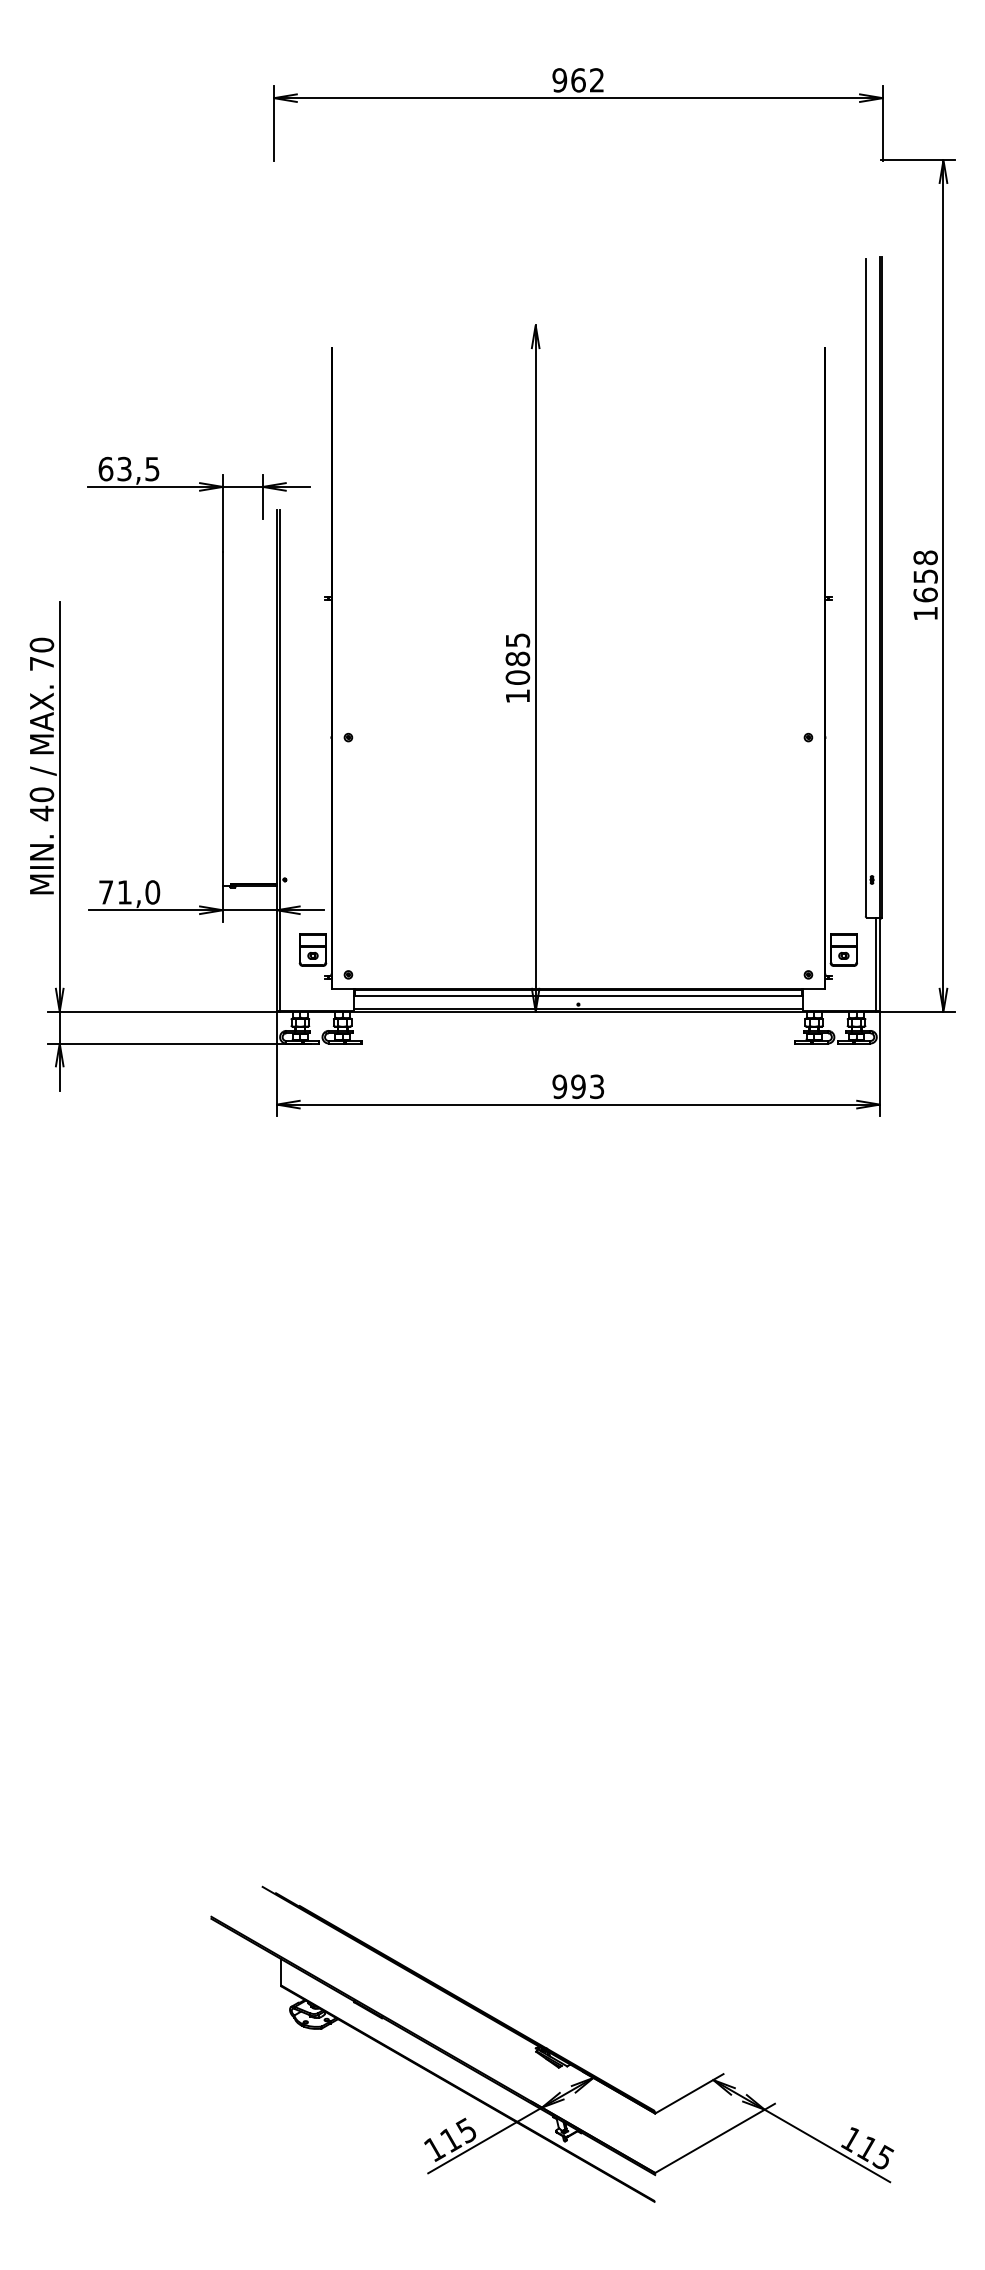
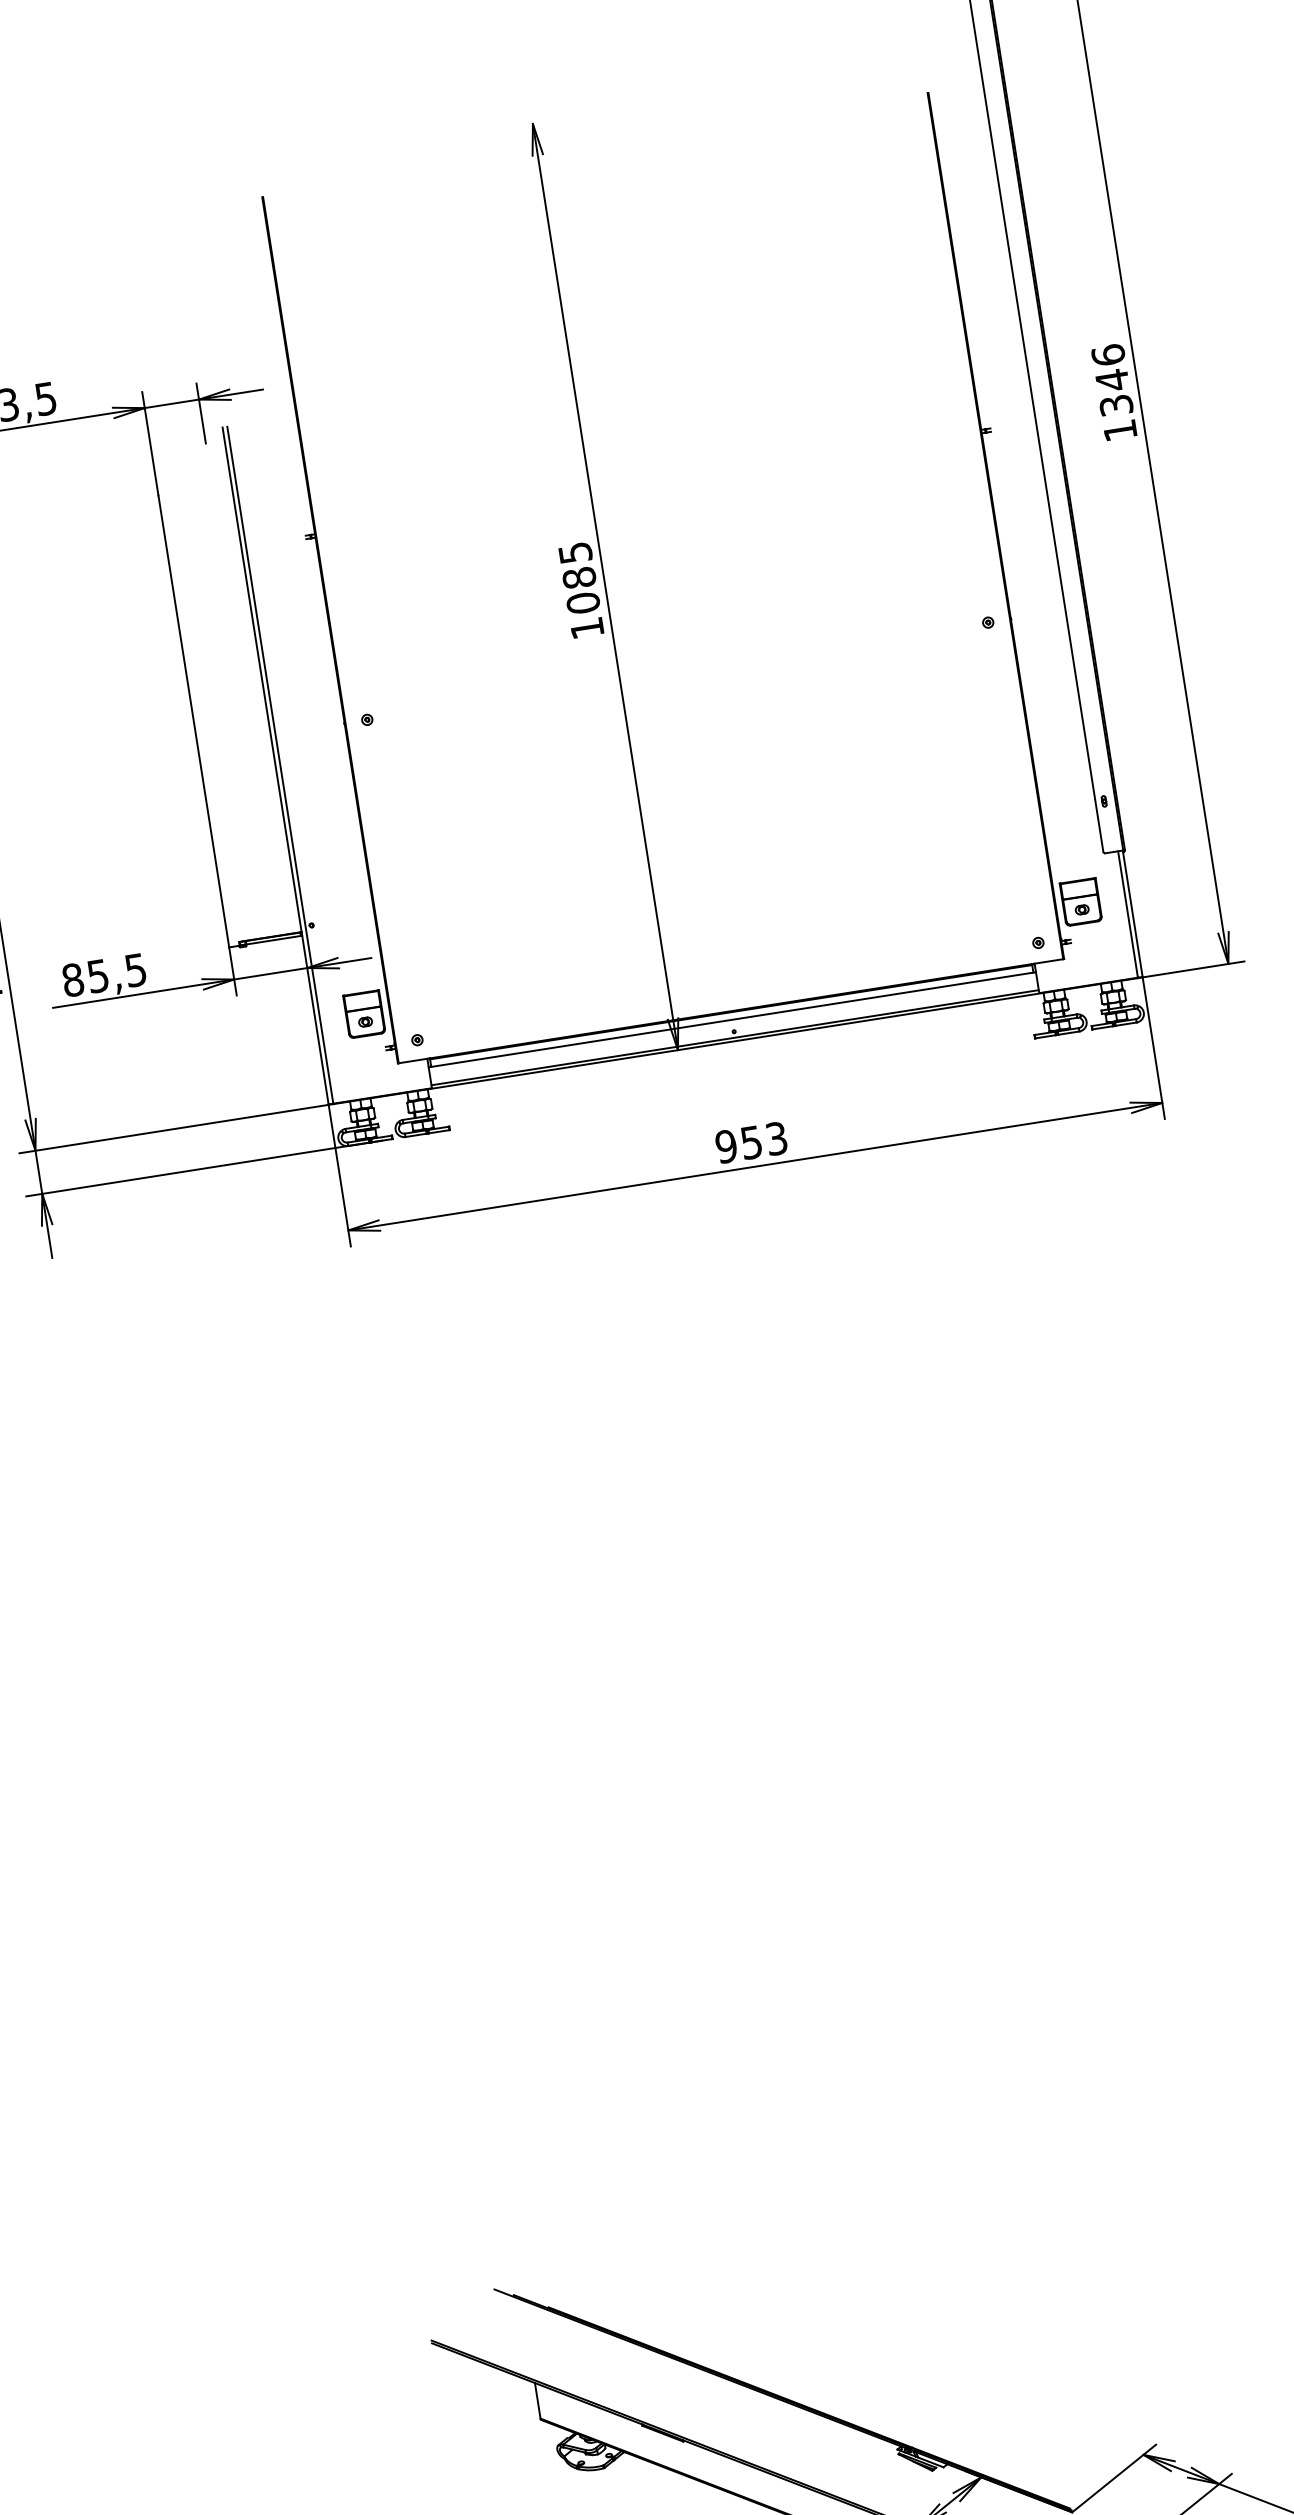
text: (925, 576) -> (1112, 380), 1658 -> 1346
text: (129, 892) -> (104, 975), 71,0 -> 85,5
text: (578, 1086) -> (751, 1142), 993 -> 953

